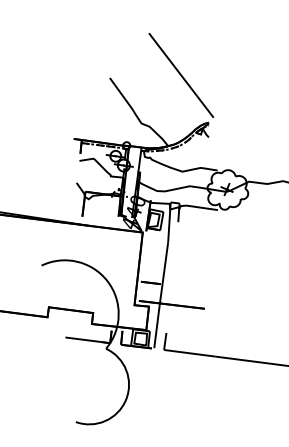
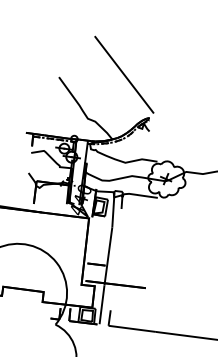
line: (82, 339) -> (33, 316), removed

